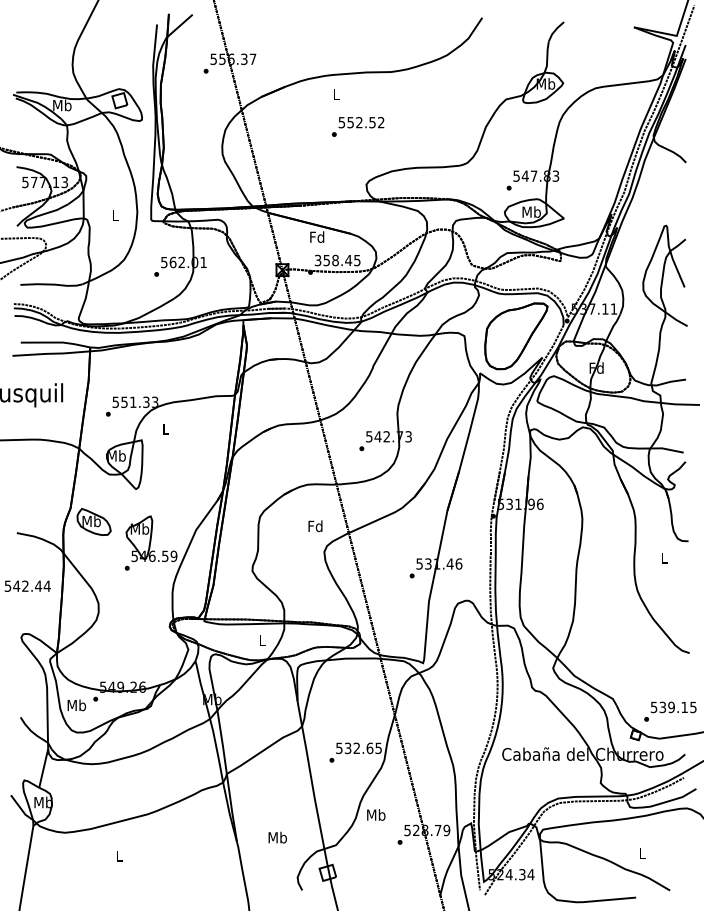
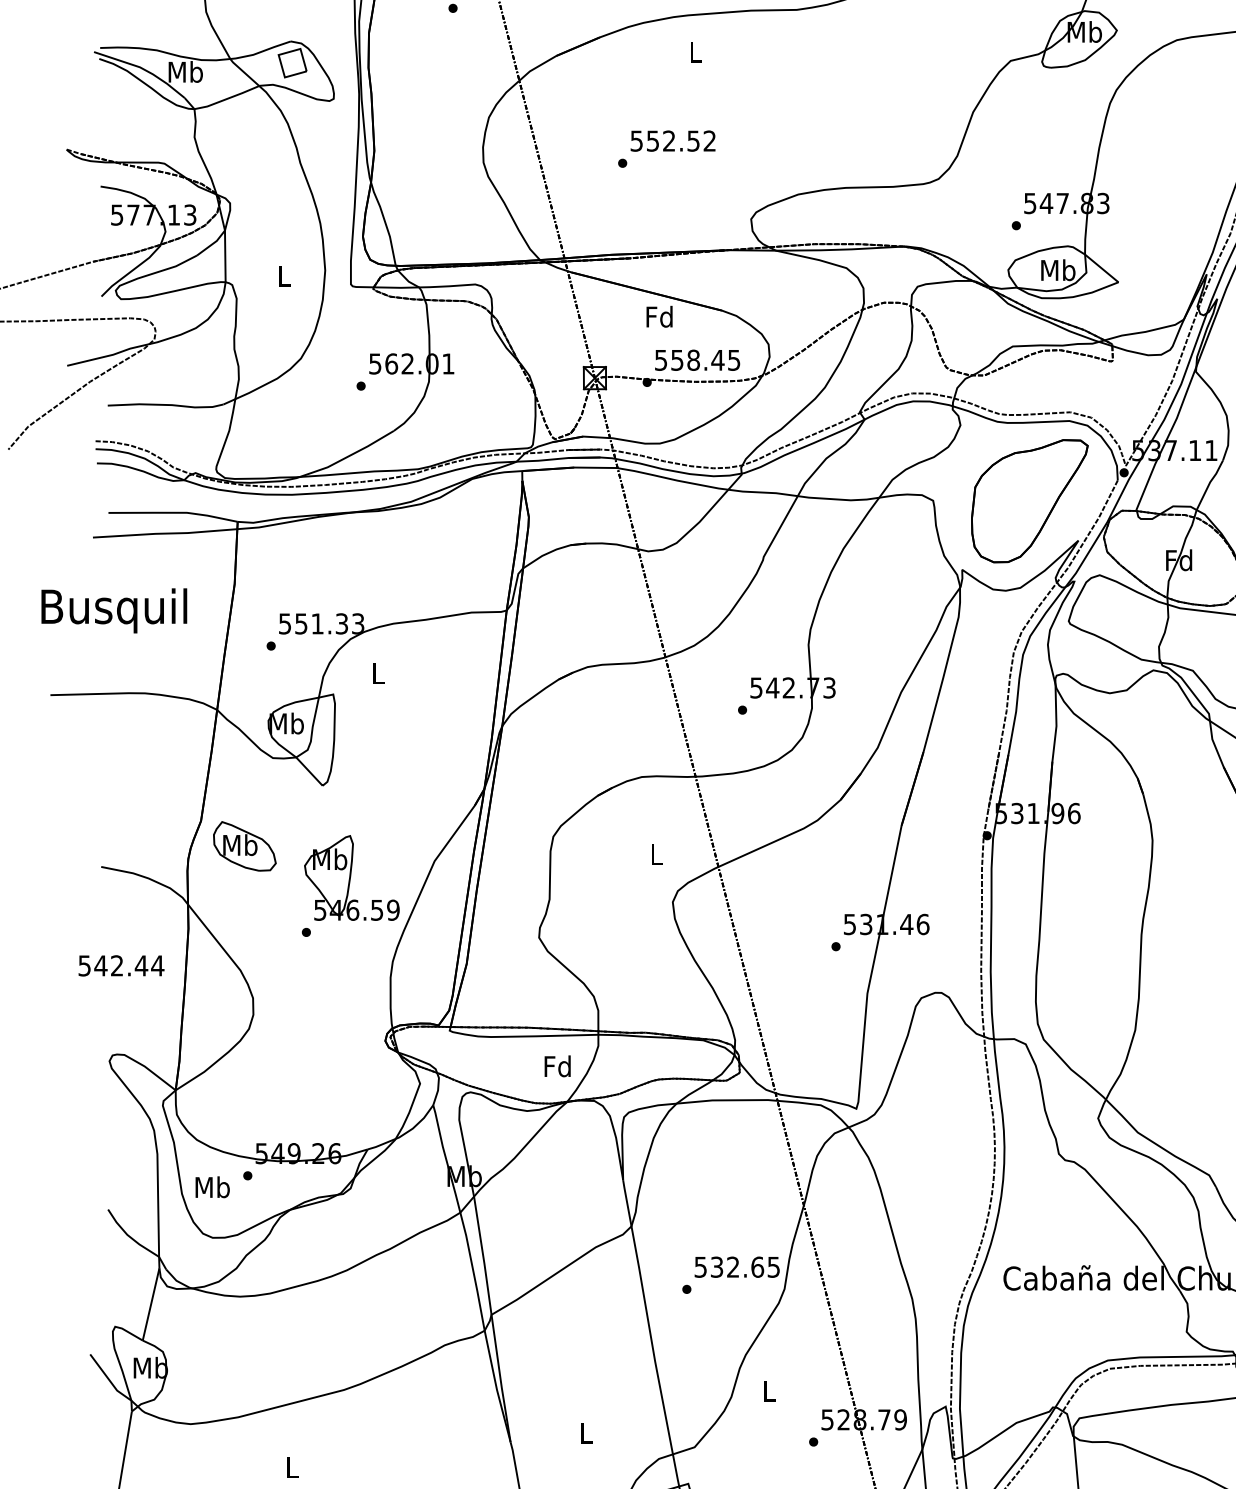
text: (358, 126) -> (667, 148), moved
text: (318, 259) -> (661, 358), 358.45 -> 558.45
text: (315, 526) -> (656, 854), Fd -> L
text: (262, 640) -> (557, 1066), L -> Fd
text: (376, 814) -> (769, 1390), Mb -> L
text: (277, 837) -> (585, 1432), Mb -> L

